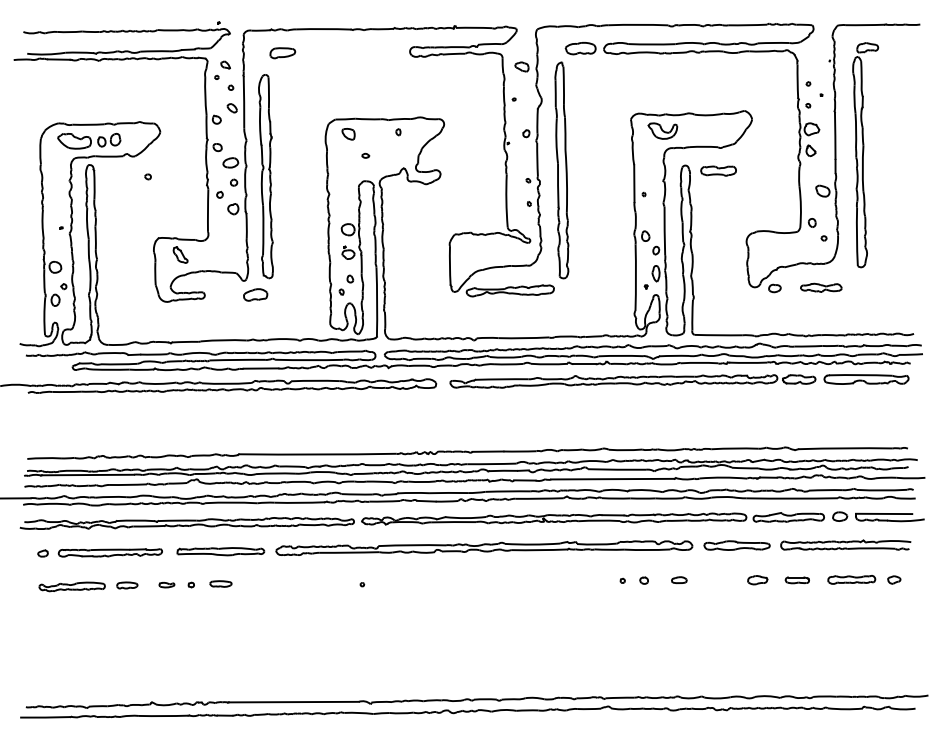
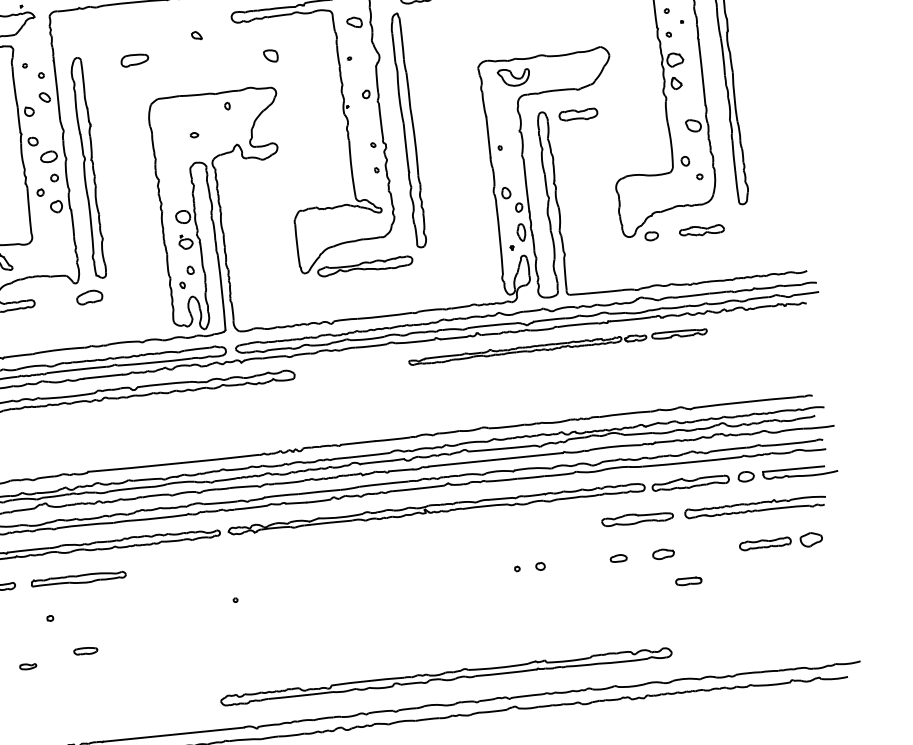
part: (282, 53) -> (134, 60), moved
part: (225, 64) -> (196, 35), moved
part: (348, 134) -> (270, 56), moved
part: (679, 381) -> (558, 346), size x0.6
part: (484, 547) -> (446, 676), moved
part: (894, 579) -> (811, 539), size x1.6
part: (679, 580) -> (618, 558), moved
part: (796, 580) -> (687, 581), moved
part: (220, 583) -> (85, 650), moved
part: (166, 585) -> (27, 667), moved

